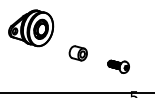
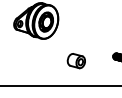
part: (77, 53) -> (75, 61), moved

